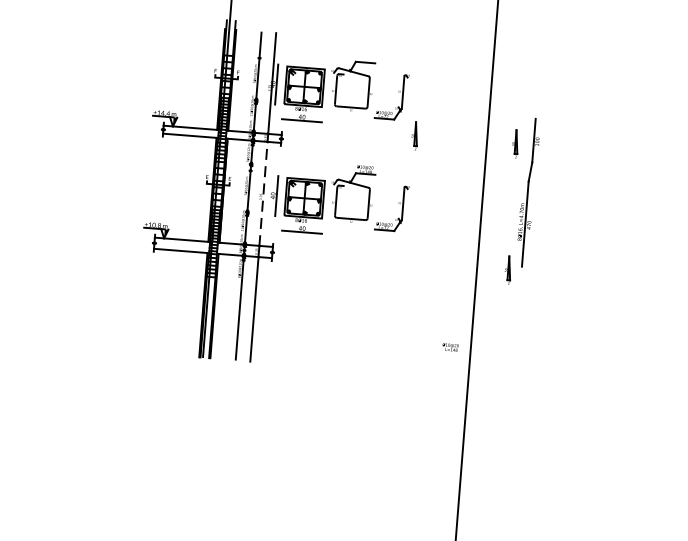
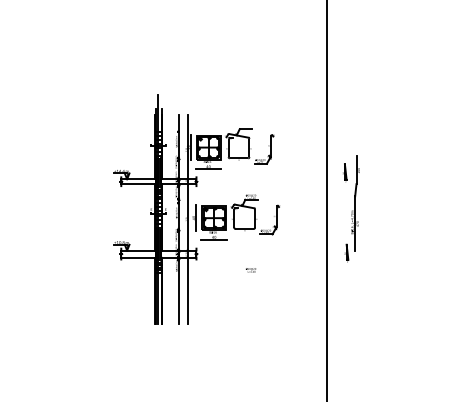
line: (415, 135) -> (281, 172), removed
line: (262, 194) -> (187, 217), dashed -> solid
text: (451, 347) -> (251, 270), moved

